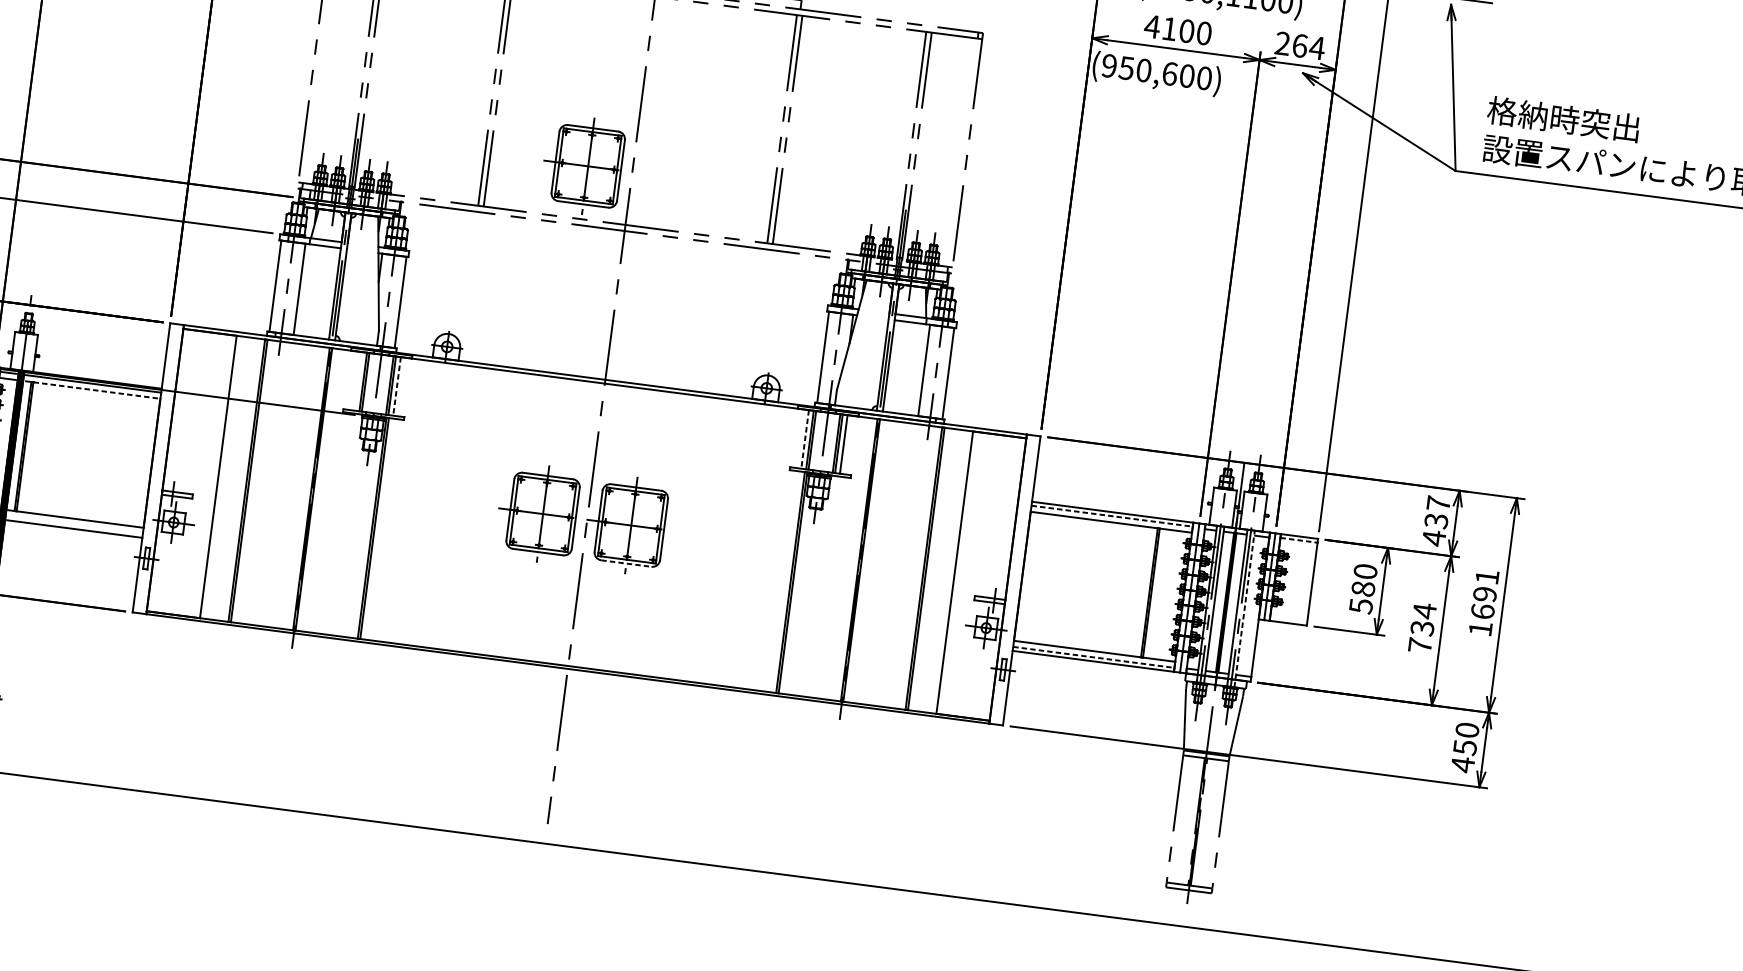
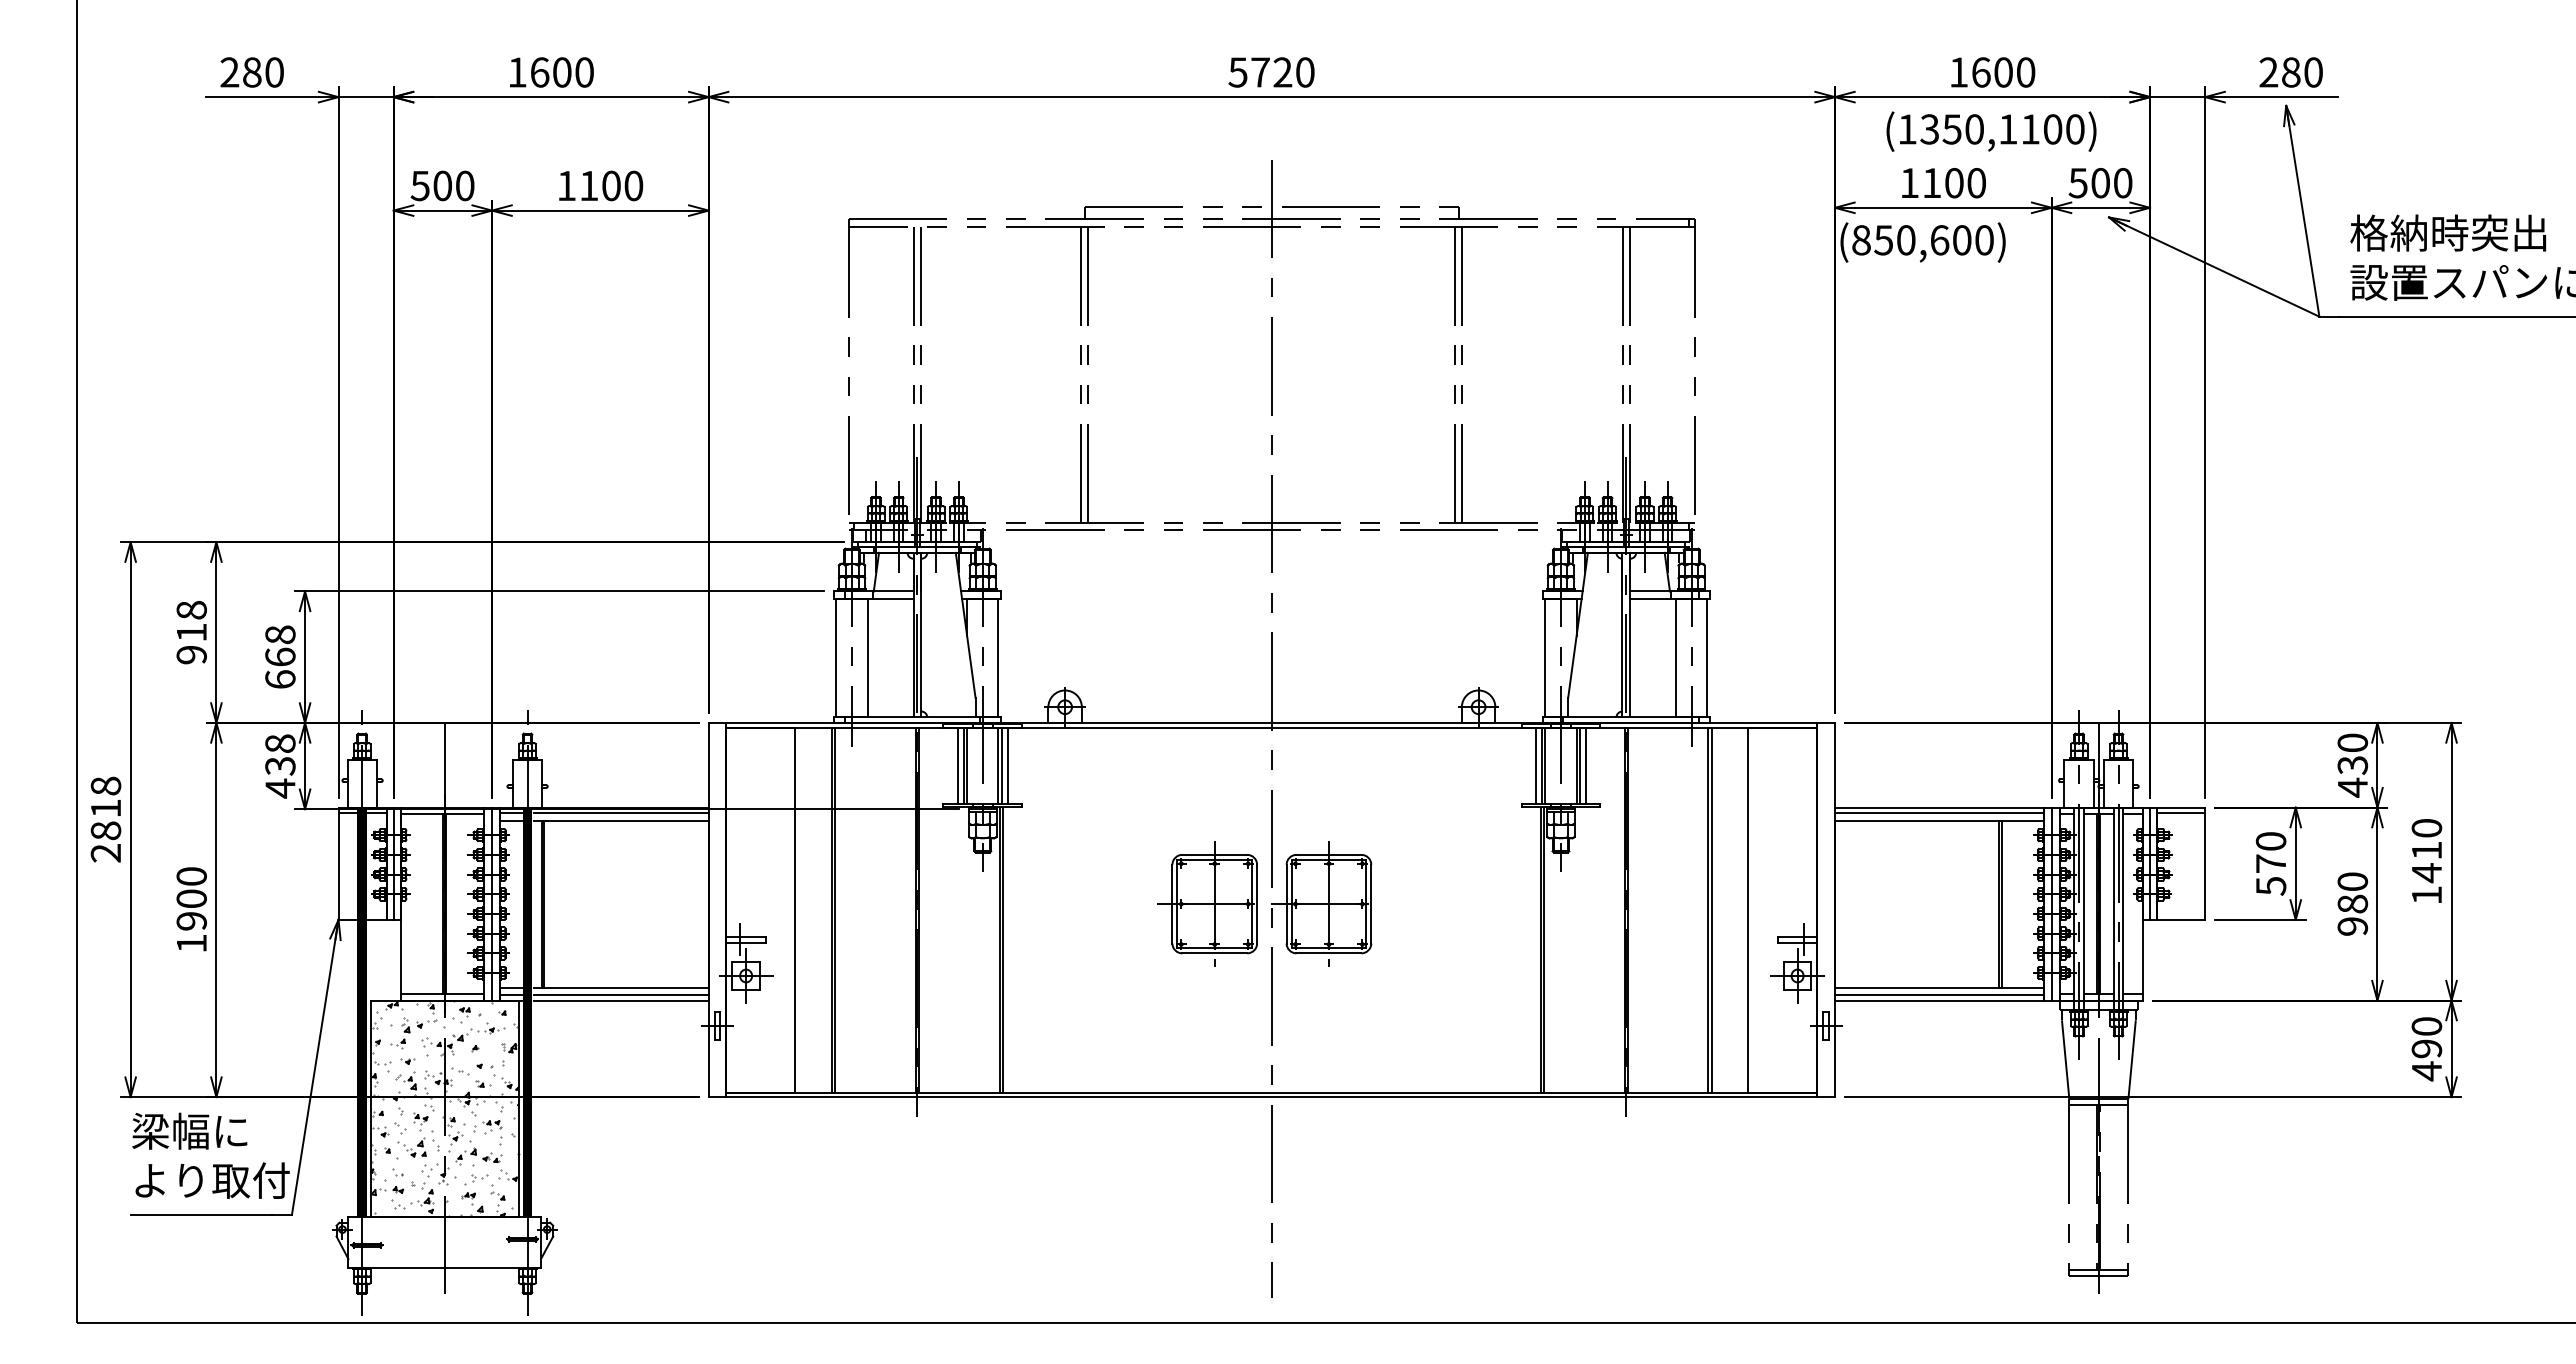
text: (1152, 26) -> (1909, 182), 4100 -> 1100
text: (1299, 46) -> (2100, 183), 264 -> 500
text: (1109, 66) -> (1861, 240), (950,600) -> (850,600)
part: (582, 165) -> (1207, 453), removed
line: (358, 381) -> (957, 765), added
line: (396, 386) -> (1007, 765), dashed -> solid
line: (93, 389) -> (621, 820), dashed -> solid
line: (804, 439) -> (1535, 765), dashed -> solid
text: (1438, 503) -> (2352, 742), 437 -> 430
line: (1112, 516) -> (1939, 812), dashed -> solid
line: (74, 525) -> (620, 995), added
line: (1299, 540) -> (2181, 812), dashed -> solid
line: (626, 563) -> (1329, 953), dashed -> solid
text: (1363, 588) -> (2271, 863), 580 -> 570
text: (1484, 595) -> (2426, 851), 1691 -> 1410
line: (1244, 608) -> (2123, 908), dashed -> solid
text: (1422, 627) -> (2352, 903), 734 -> 980
line: (1093, 657) -> (1939, 995), dashed -> solid
text: (1464, 747) -> (2426, 1048), 450 -> 490

